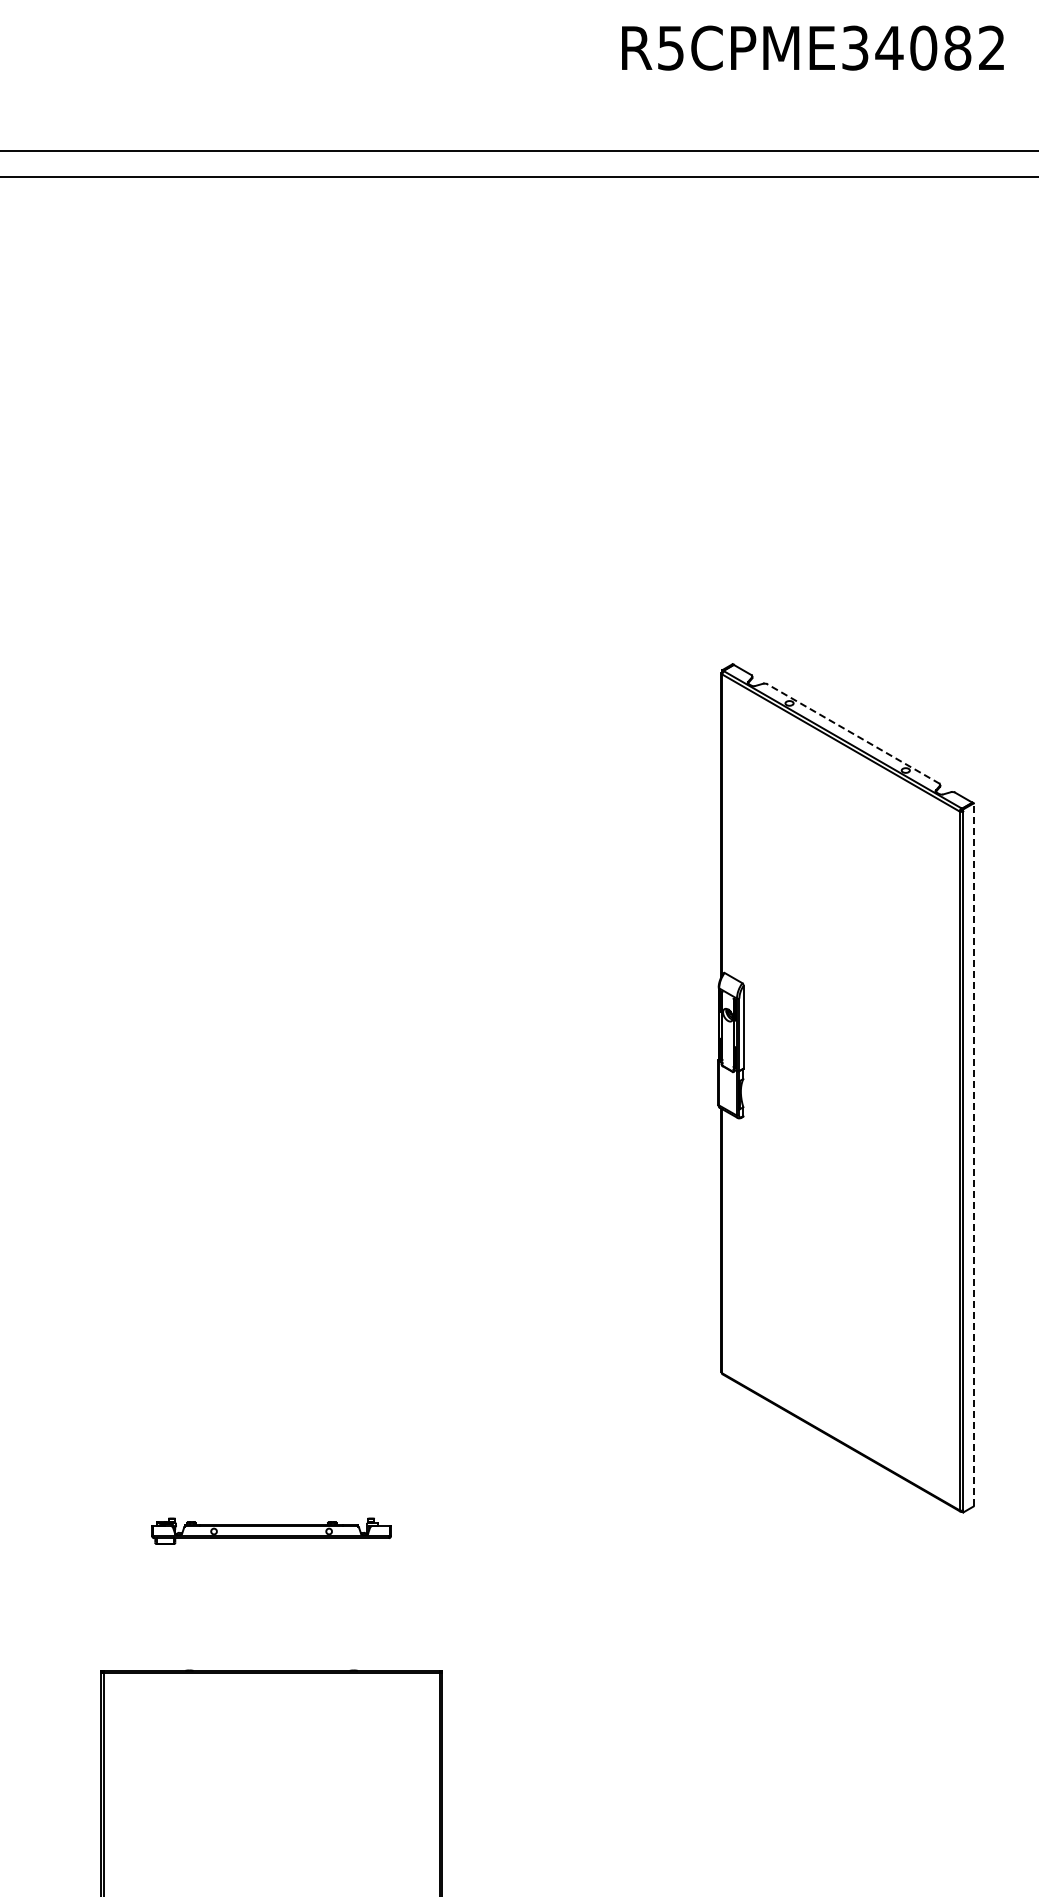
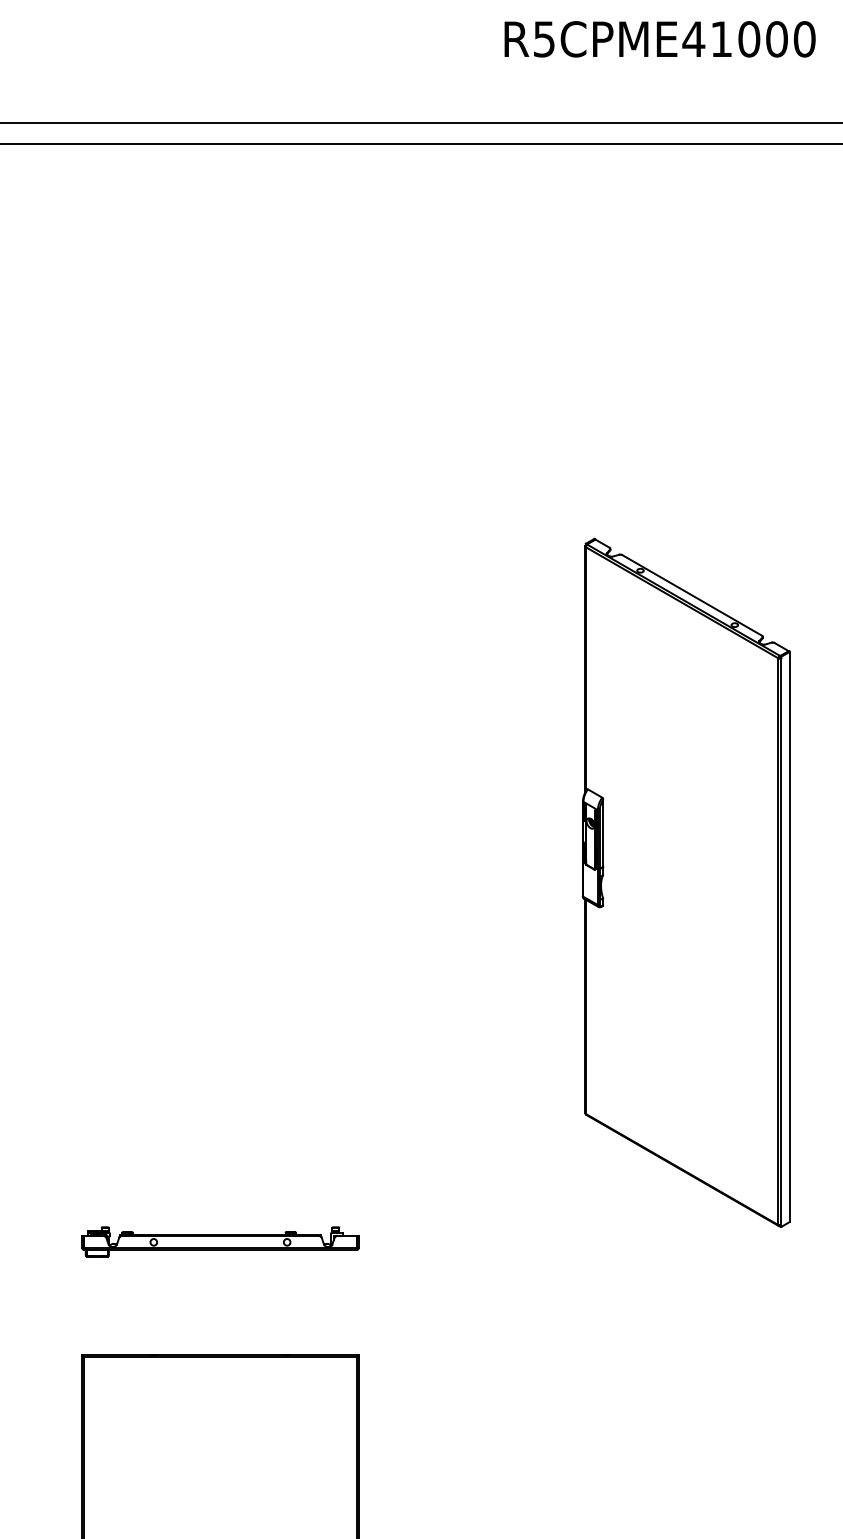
text: (923, 47) -> (749, 38), R5CPME34082 -> R5CPME41000
line: (853, 733) -> (692, 595), dashed -> solid
line: (973, 1154) -> (789, 936), dashed -> solid
part: (271, 1531) -> (220, 1242), size x1.43

